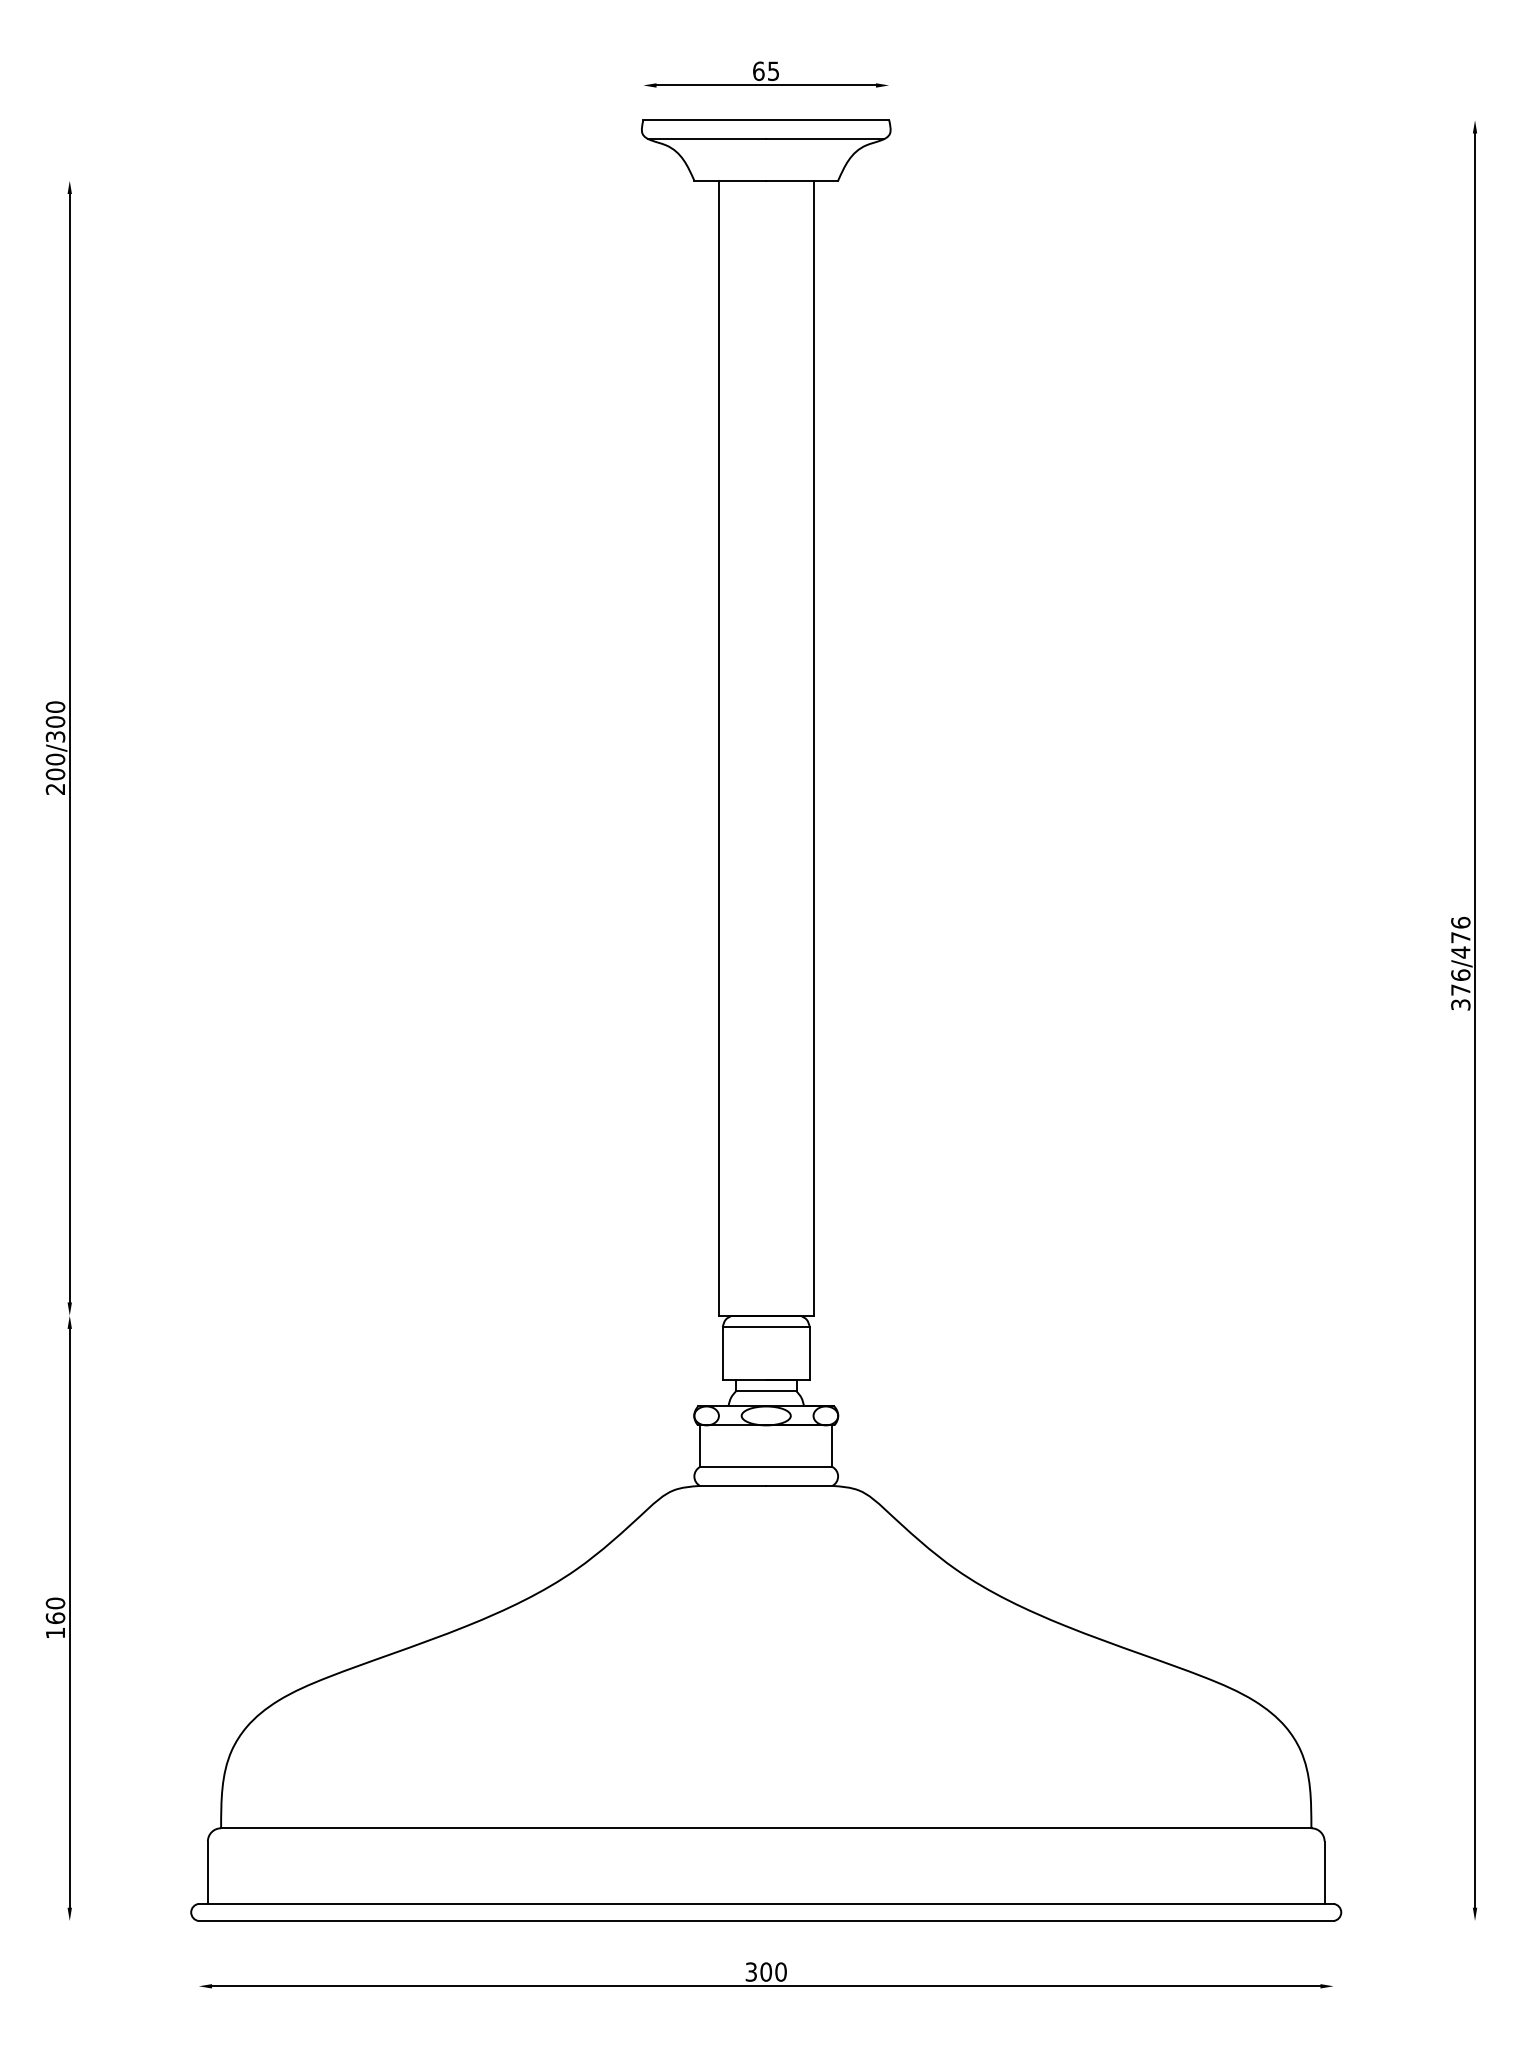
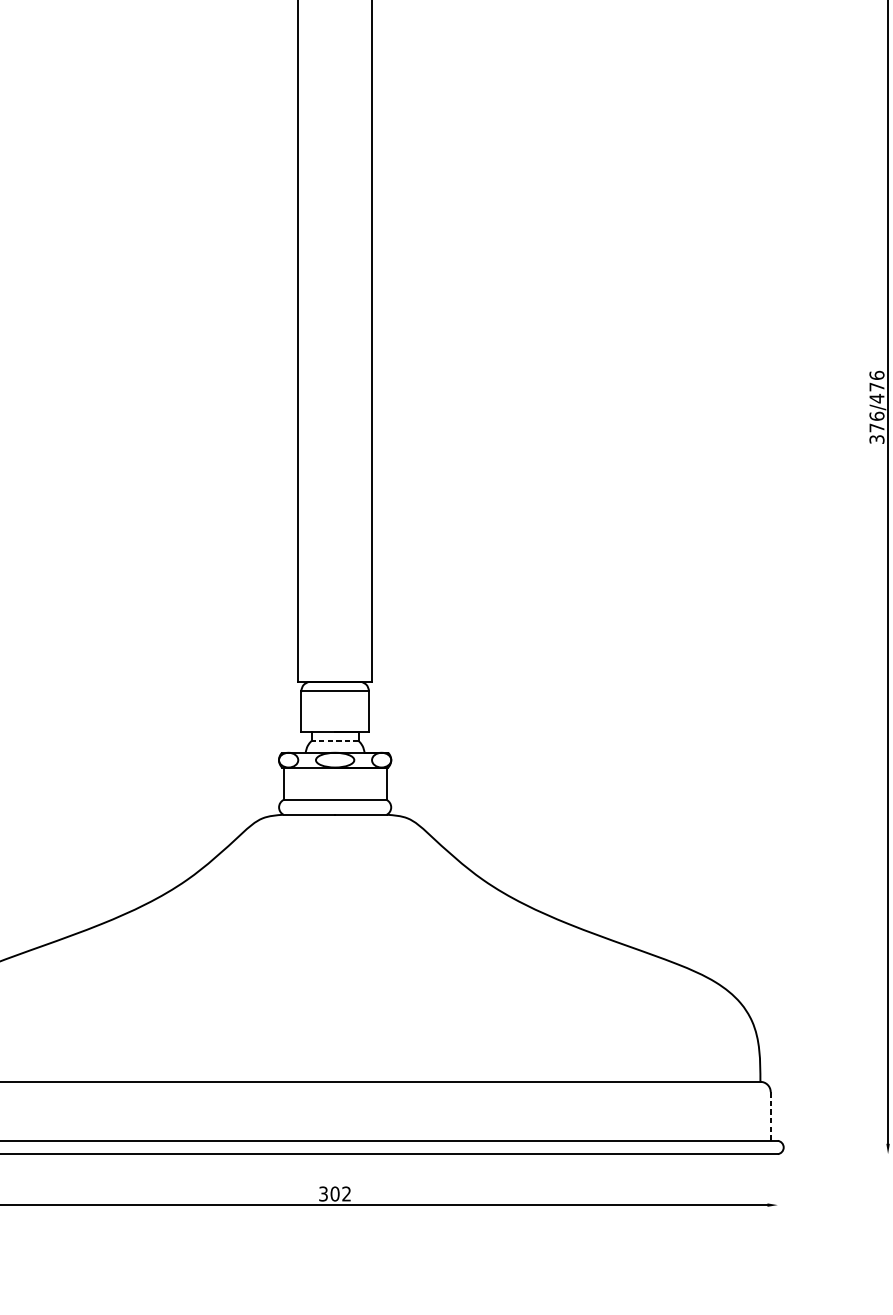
line: (765, 1391) -> (334, 741), solid -> dashed
line: (1324, 1873) -> (770, 1117), solid -> dashed
text: (780, 1971) -> (346, 1193), 300 -> 302

